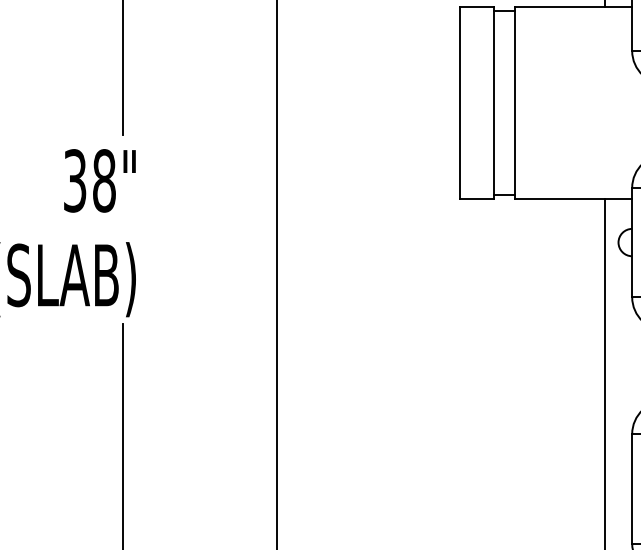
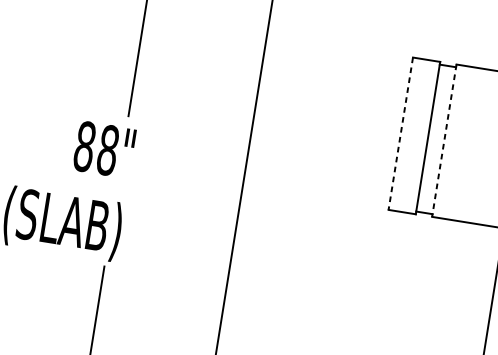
line: (459, 103) -> (400, 134), solid -> dashed
line: (514, 103) -> (444, 141), solid -> dashed
text: (74, 180) -> (84, 146), 38" -> 88"

